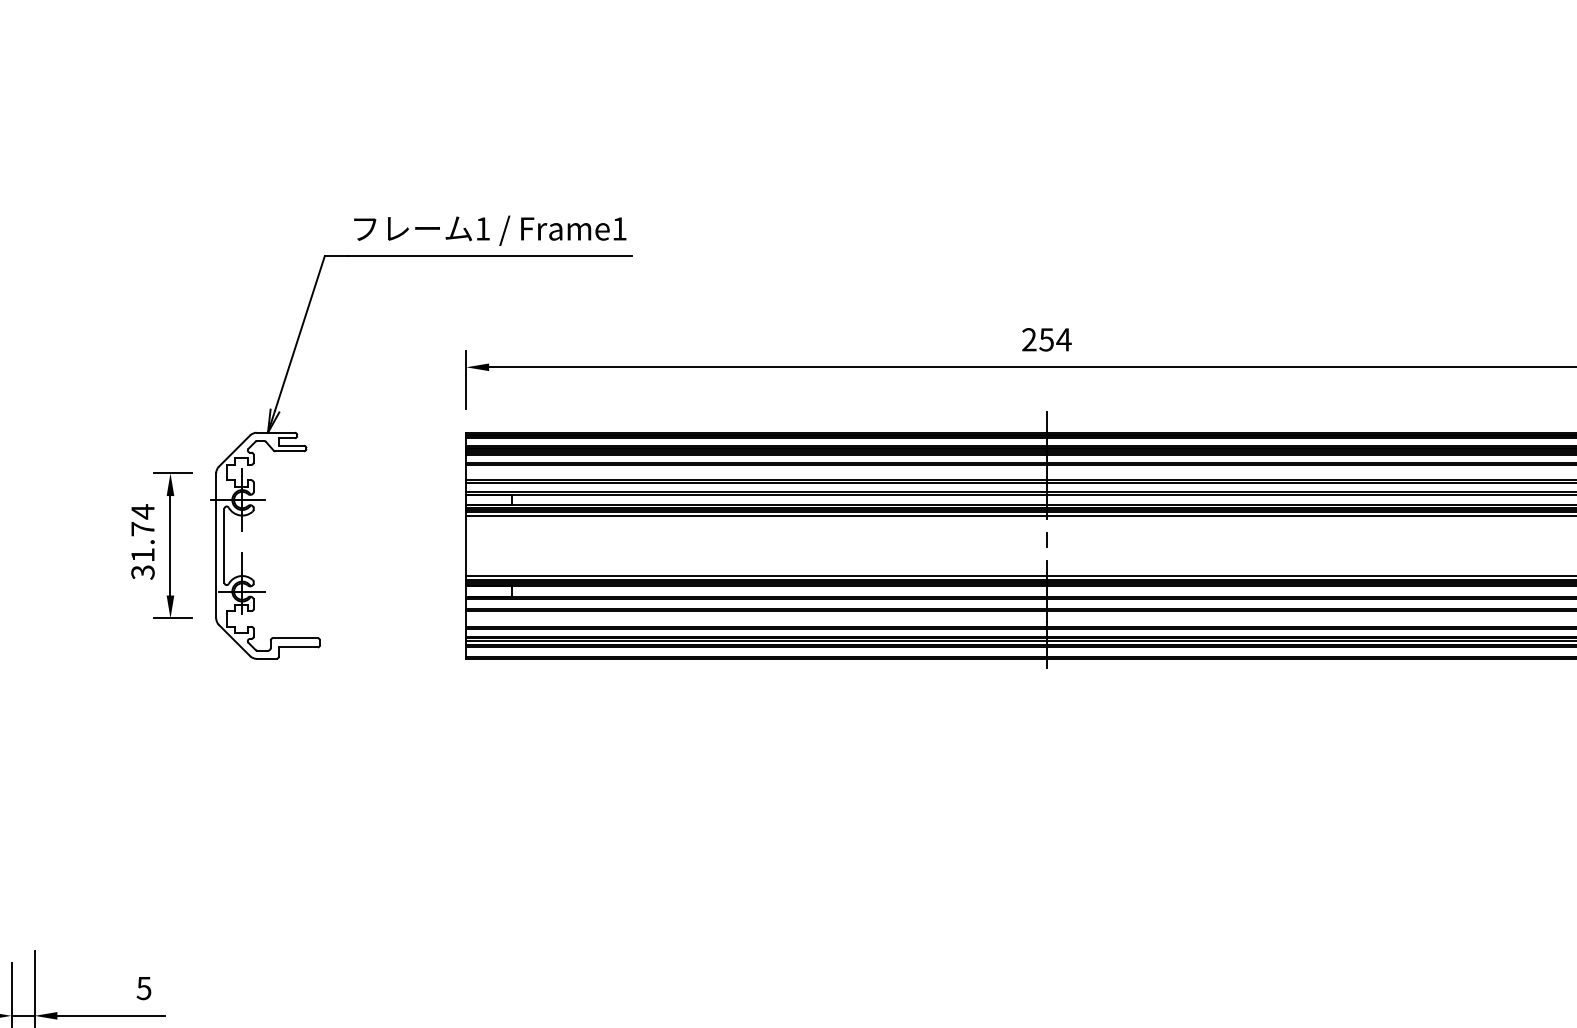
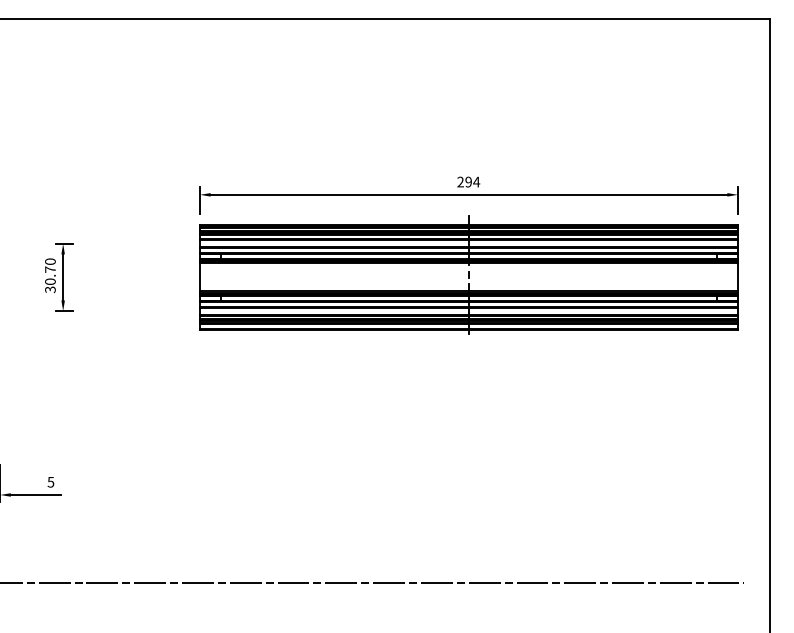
text: (1046, 338) -> (468, 181), 254 -> 294
part: (307, 444) -> (126, 230), removed
text: (143, 532) -> (50, 271), 31.74 -> 30.70

